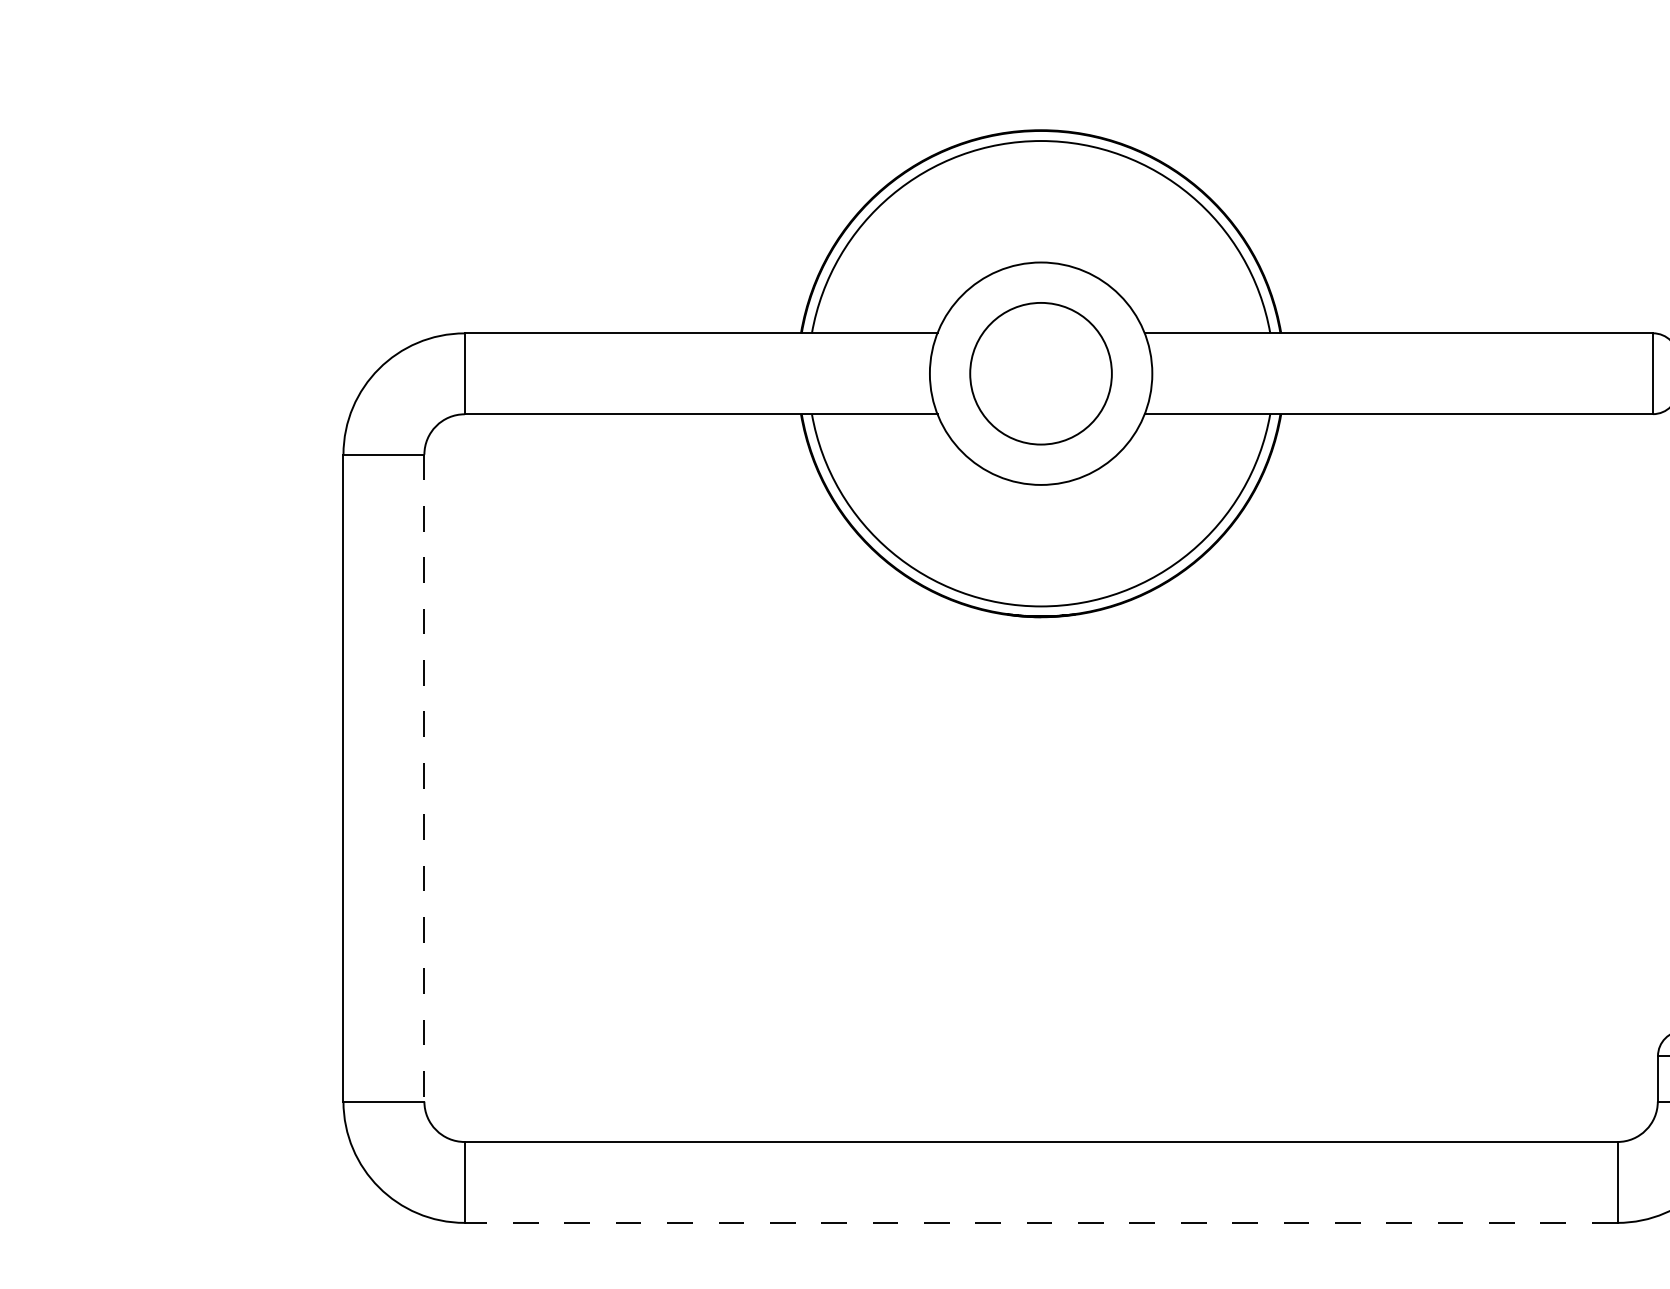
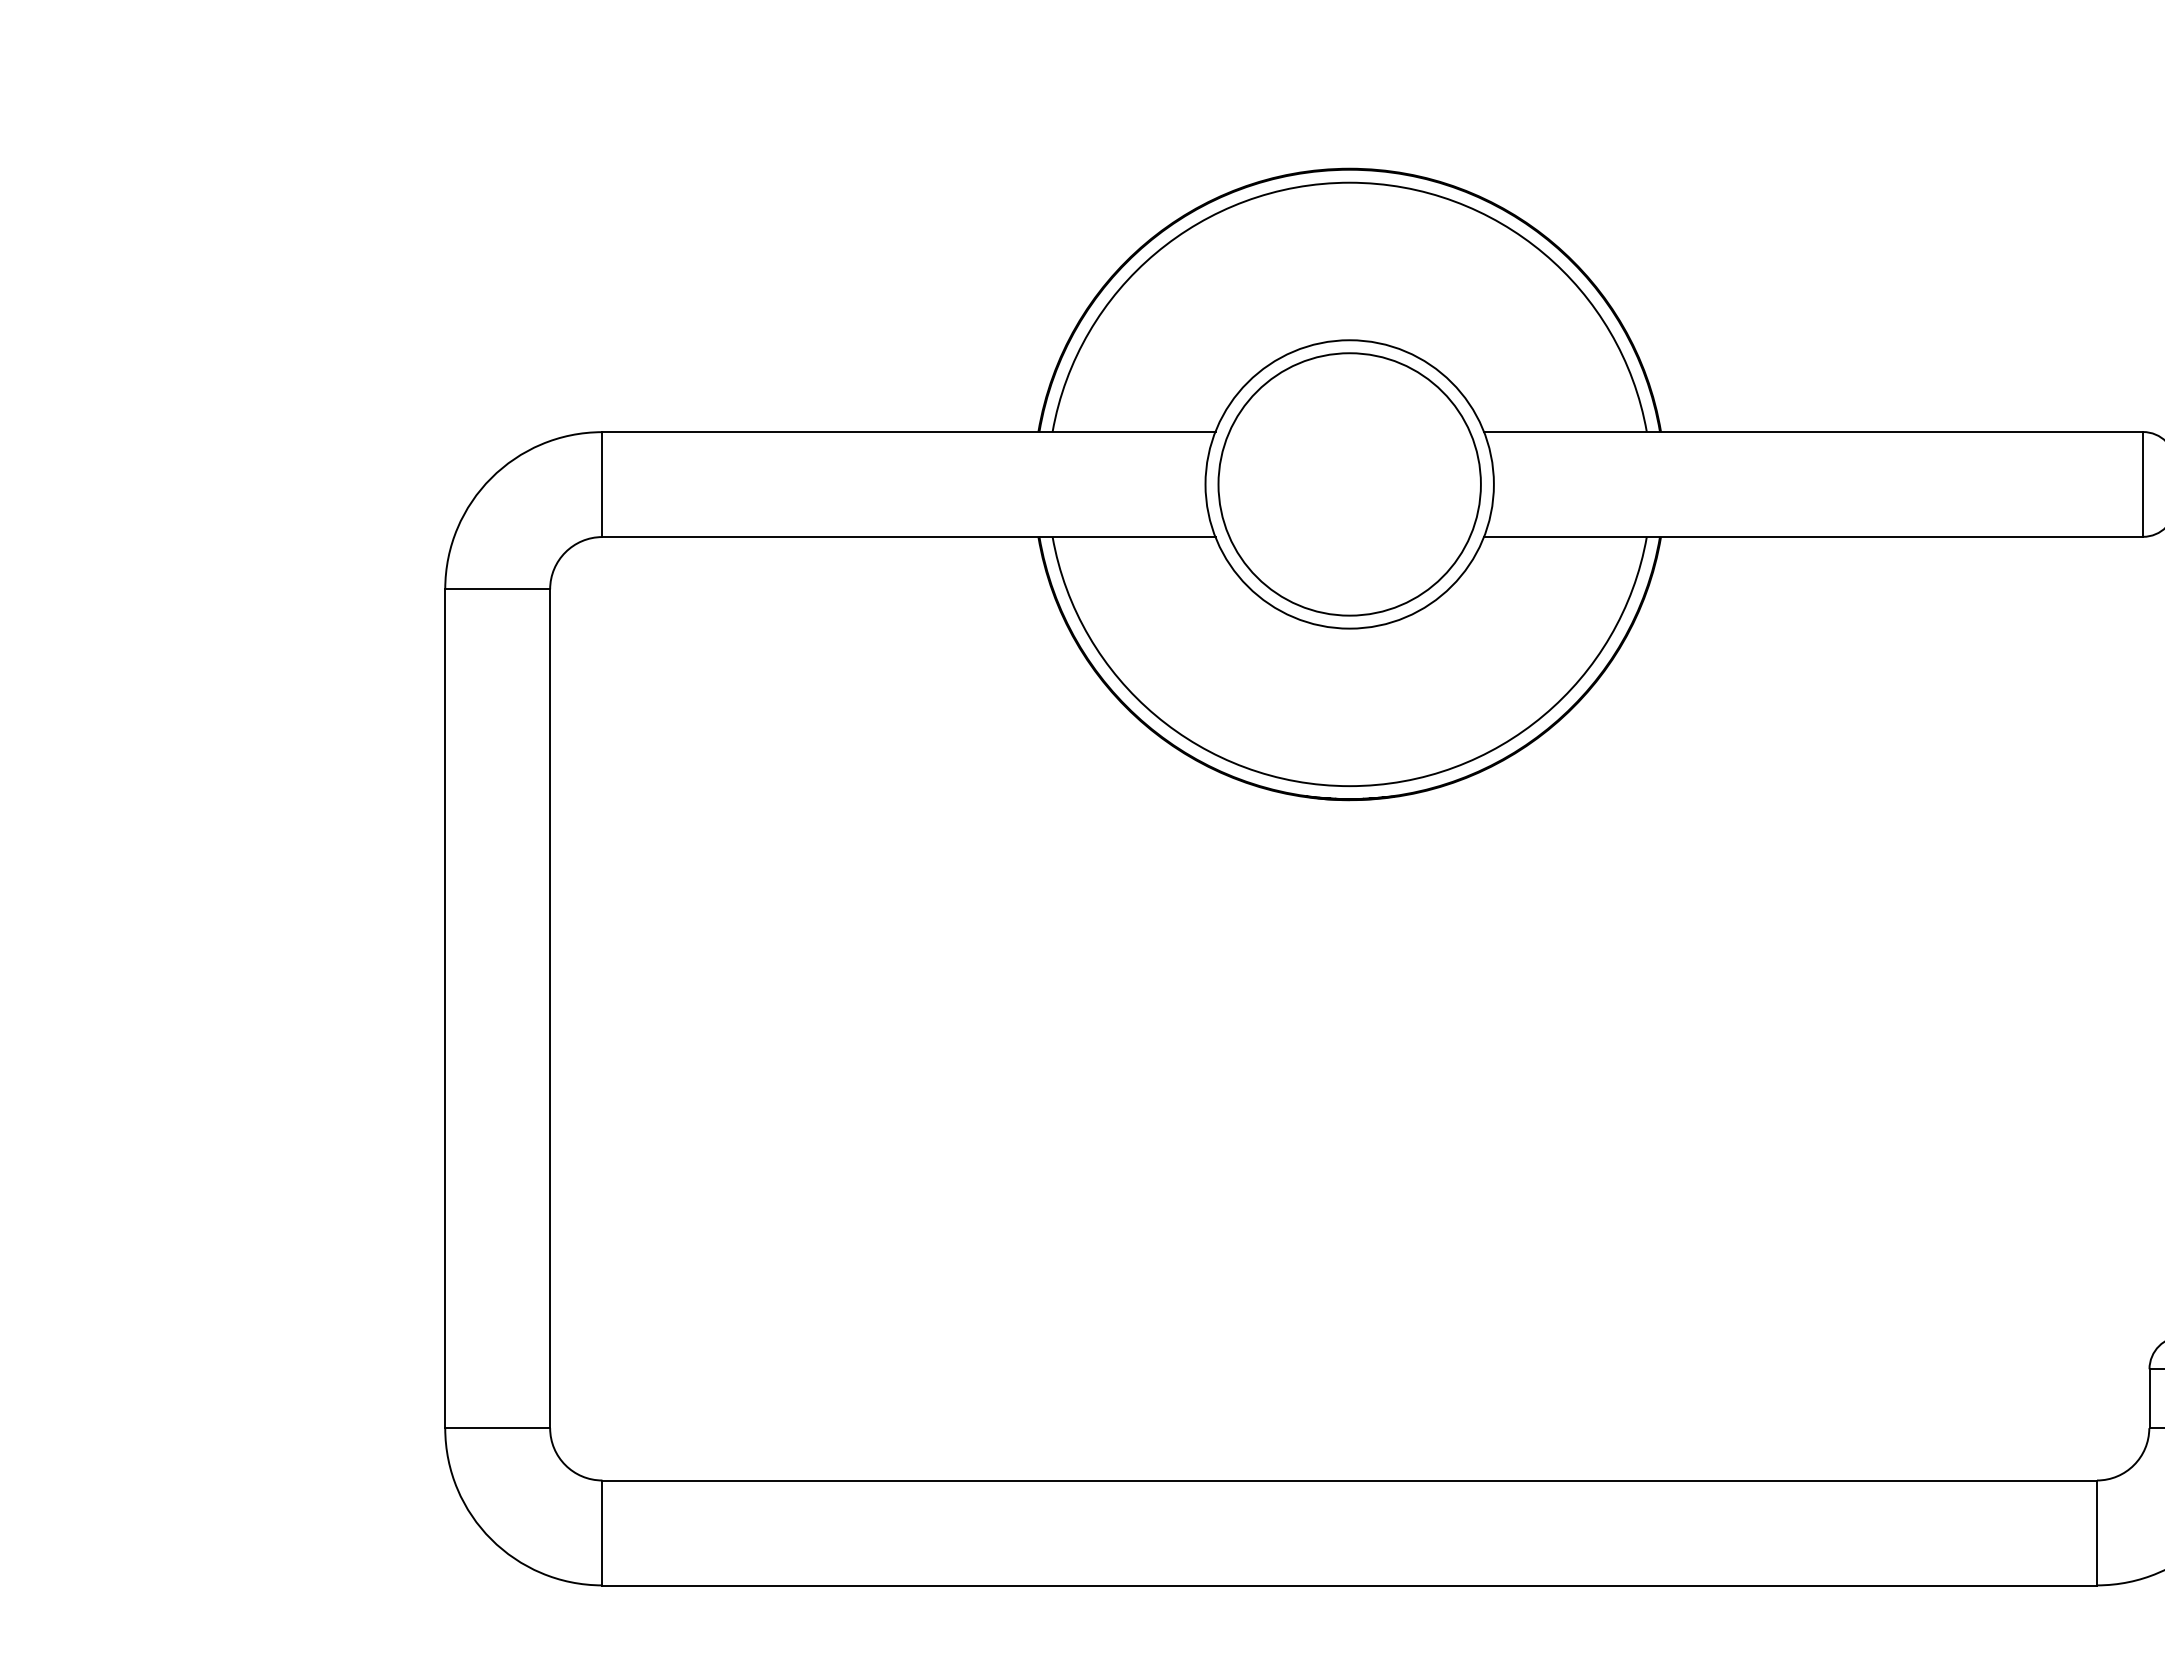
circle: (1040, 373) -> (1349, 484), size x1.43
line: (424, 778) -> (550, 1009), dashed -> solid
line: (1040, 1222) -> (1349, 1585), dashed -> solid

